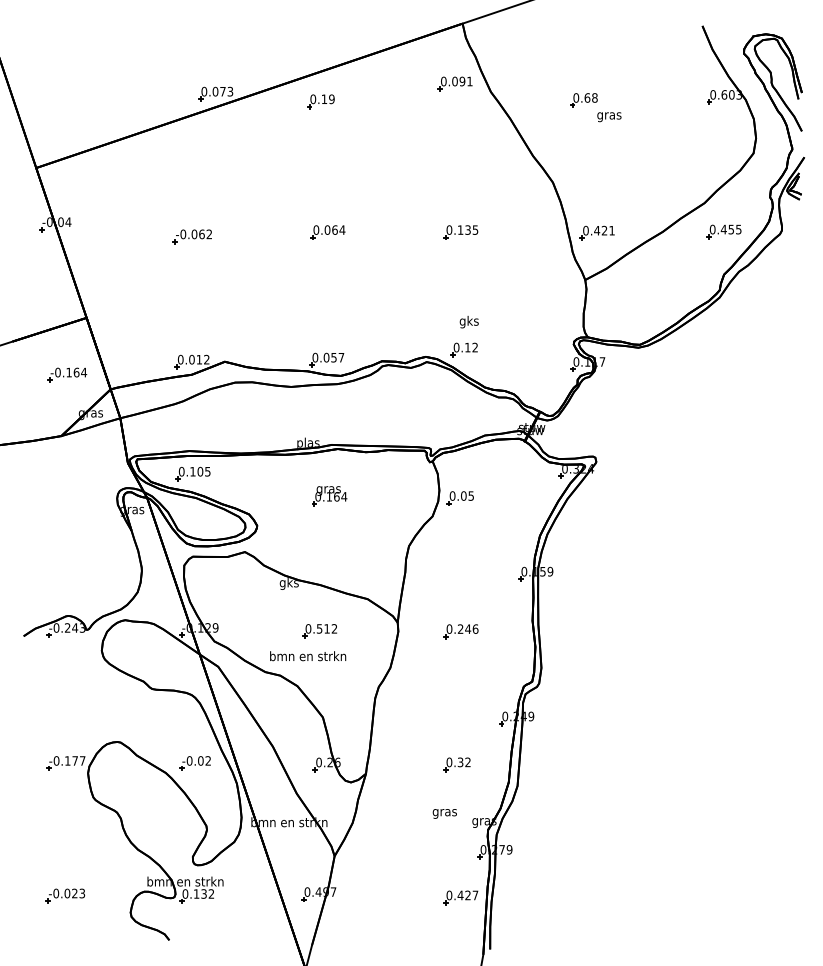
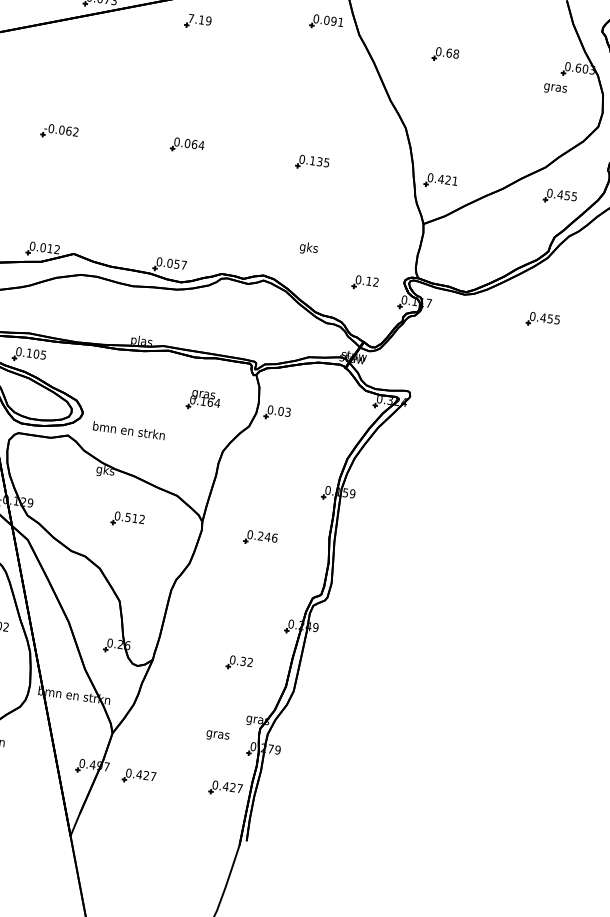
text: (313, 99) -> (191, 18), 0.19 -> 7.19
text: (609, 117) -> (555, 89), moved
part: (463, 349) -> (364, 282), moved
part: (723, 362) -> (542, 319), added
text: (470, 495) -> (287, 411), 0.05 -> 0.03
part: (329, 496) -> (203, 401), moved
text: (308, 656) -> (129, 431), moved
text: (444, 813) -> (217, 735), moved
part: (368, 897) -> (139, 776), added

